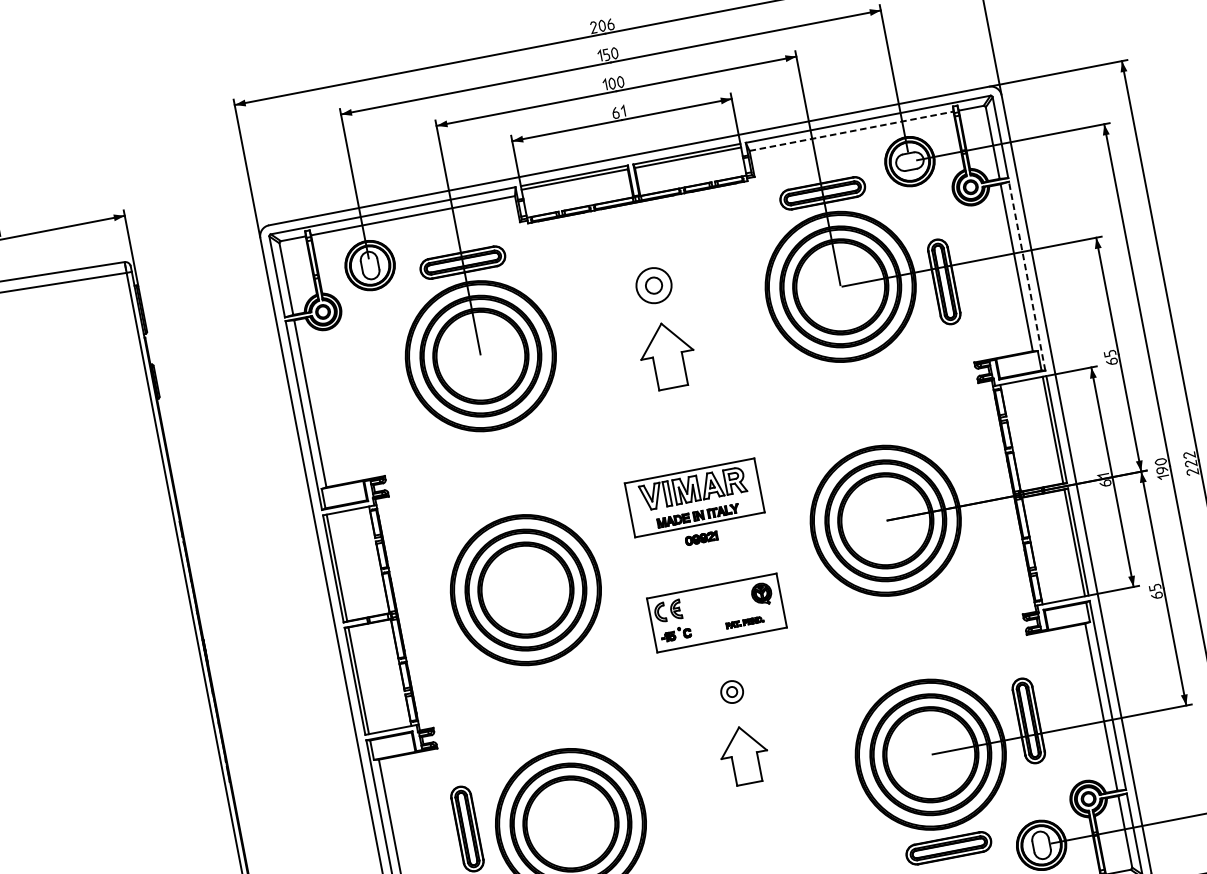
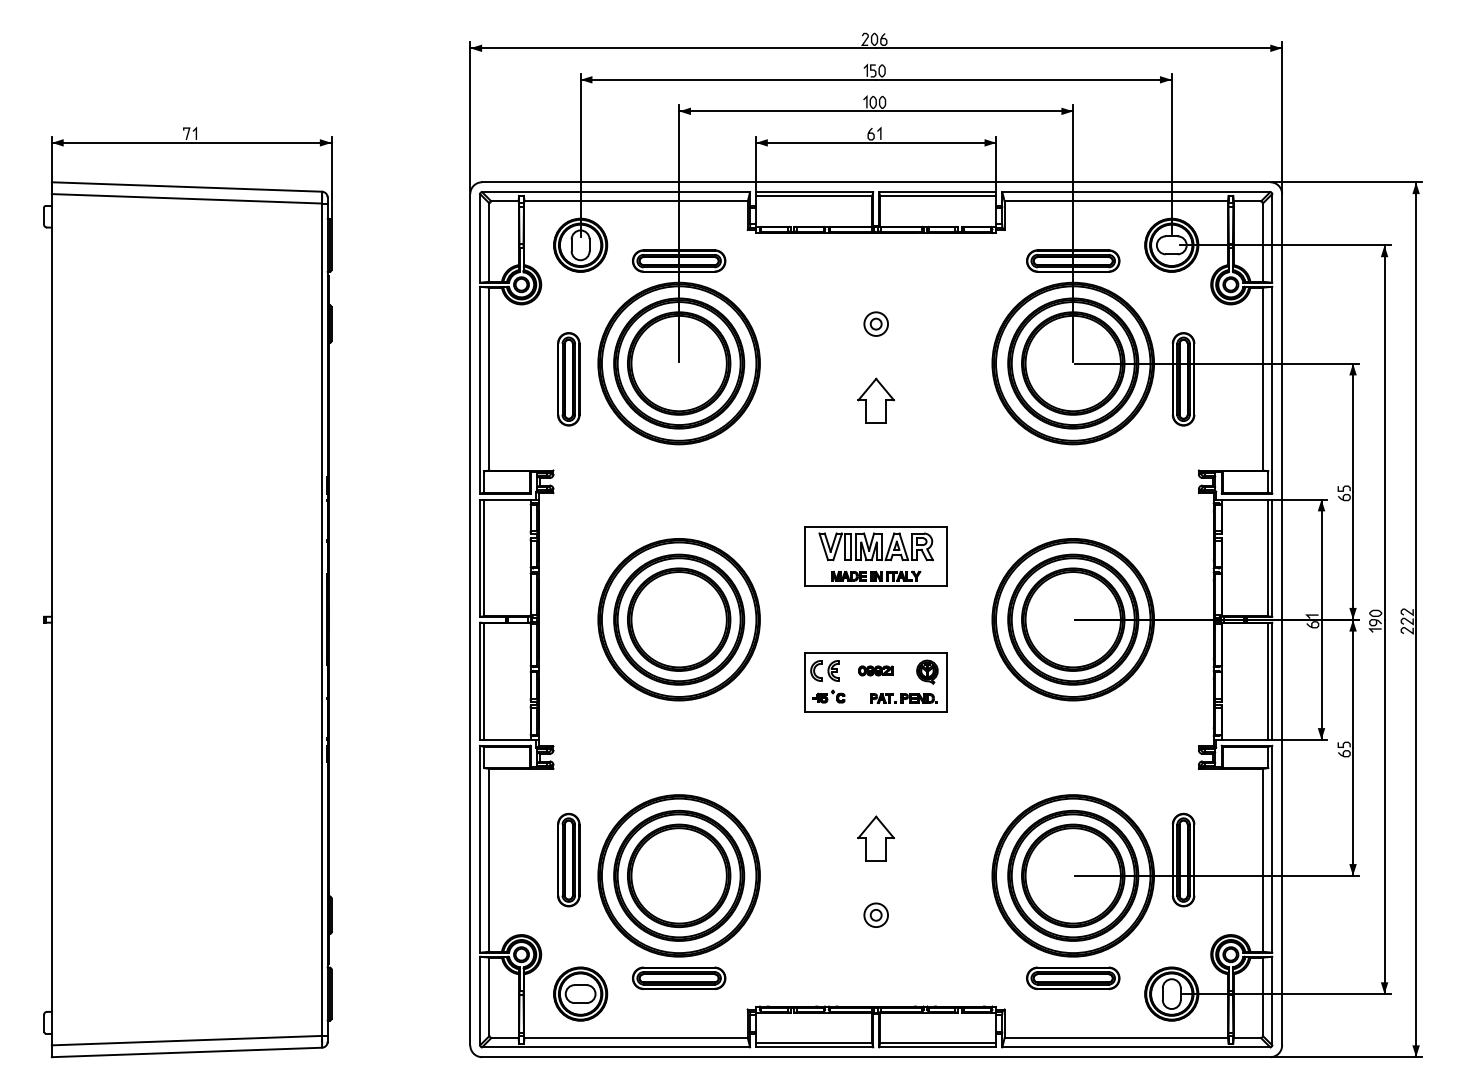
line: (851, 131) -> (1116, 201), dashed -> solid
line: (1027, 275) -> (1272, 389), dashed -> solid
part: (653, 285) -> (875, 323), size x0.62
part: (666, 355) -> (875, 400), size x0.62
part: (382, 390) -> (568, 379), added
part: (700, 538) -> (875, 670), moved
part: (744, 622) -> (903, 698), size x1.67
part: (731, 691) -> (875, 914), moved
part: (743, 755) -> (875, 838), size x0.71

